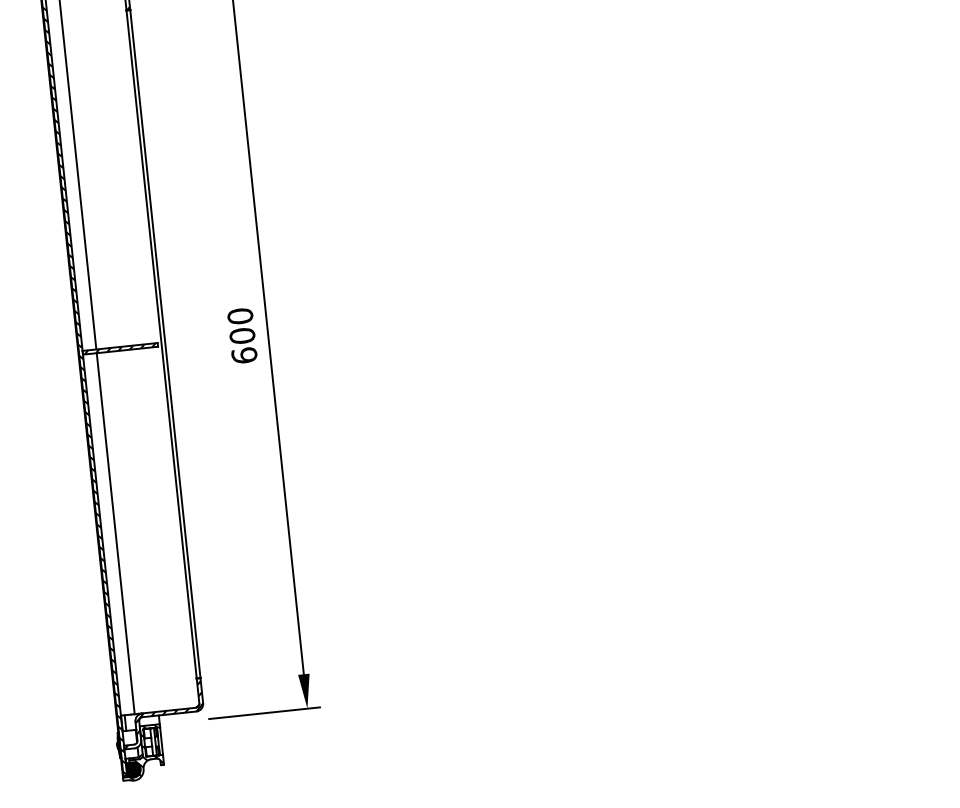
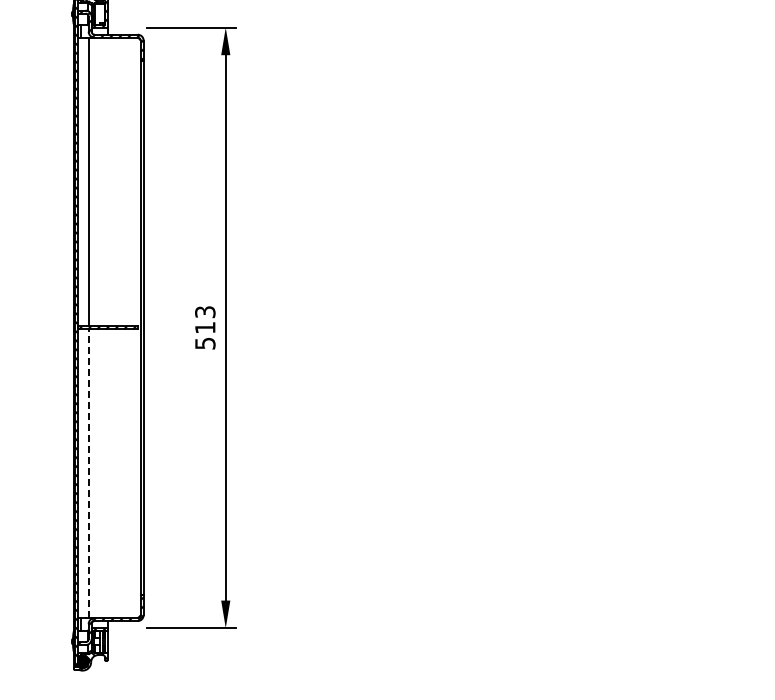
text: (242, 335) -> (205, 327), 600 -> 513
line: (115, 533) -> (88, 473), solid -> dashed

